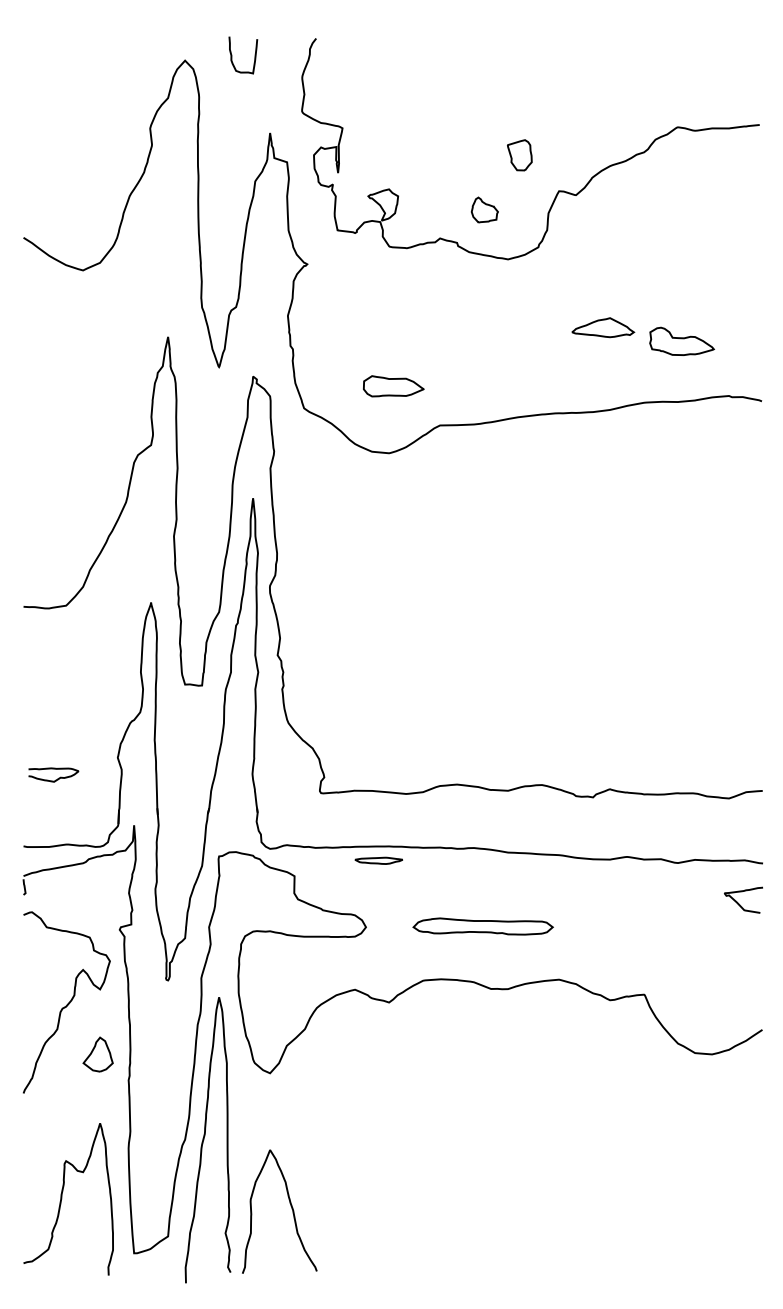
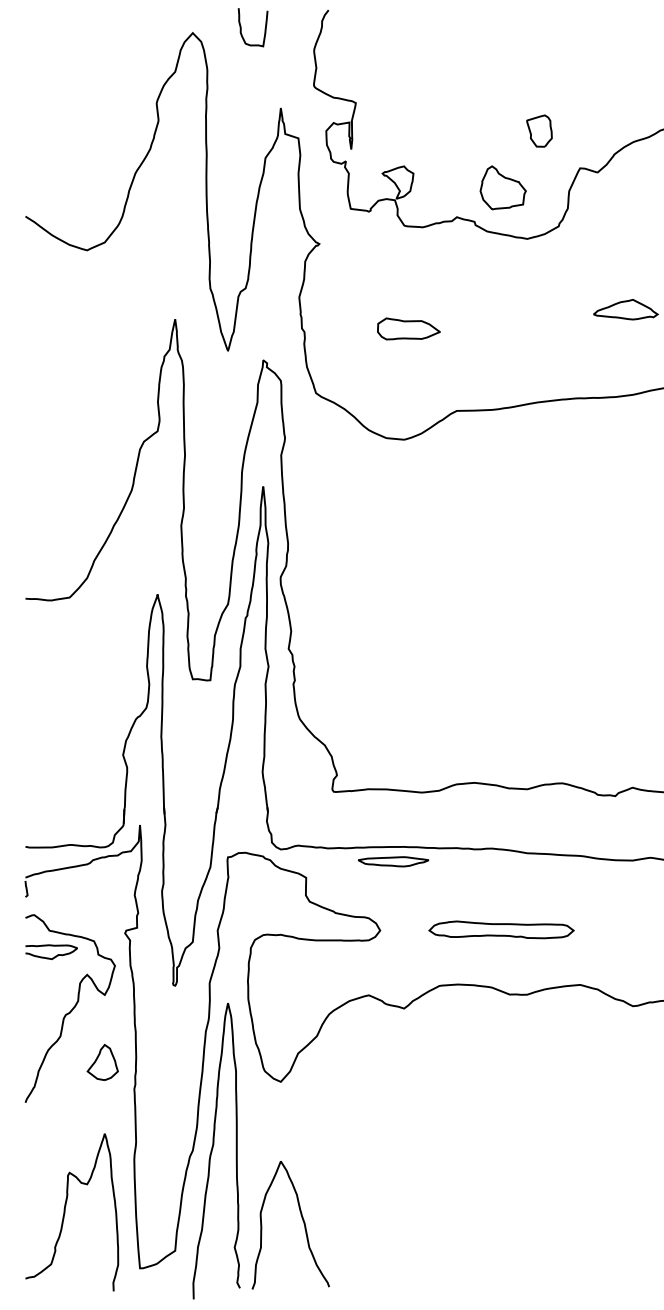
part: (484, 209) -> (502, 187), size x1.67
part: (393, 386) -> (408, 329), moved
curve: (53, 769) -> (51, 946), moved
part: (378, 860) -> (393, 861), size x1.43

